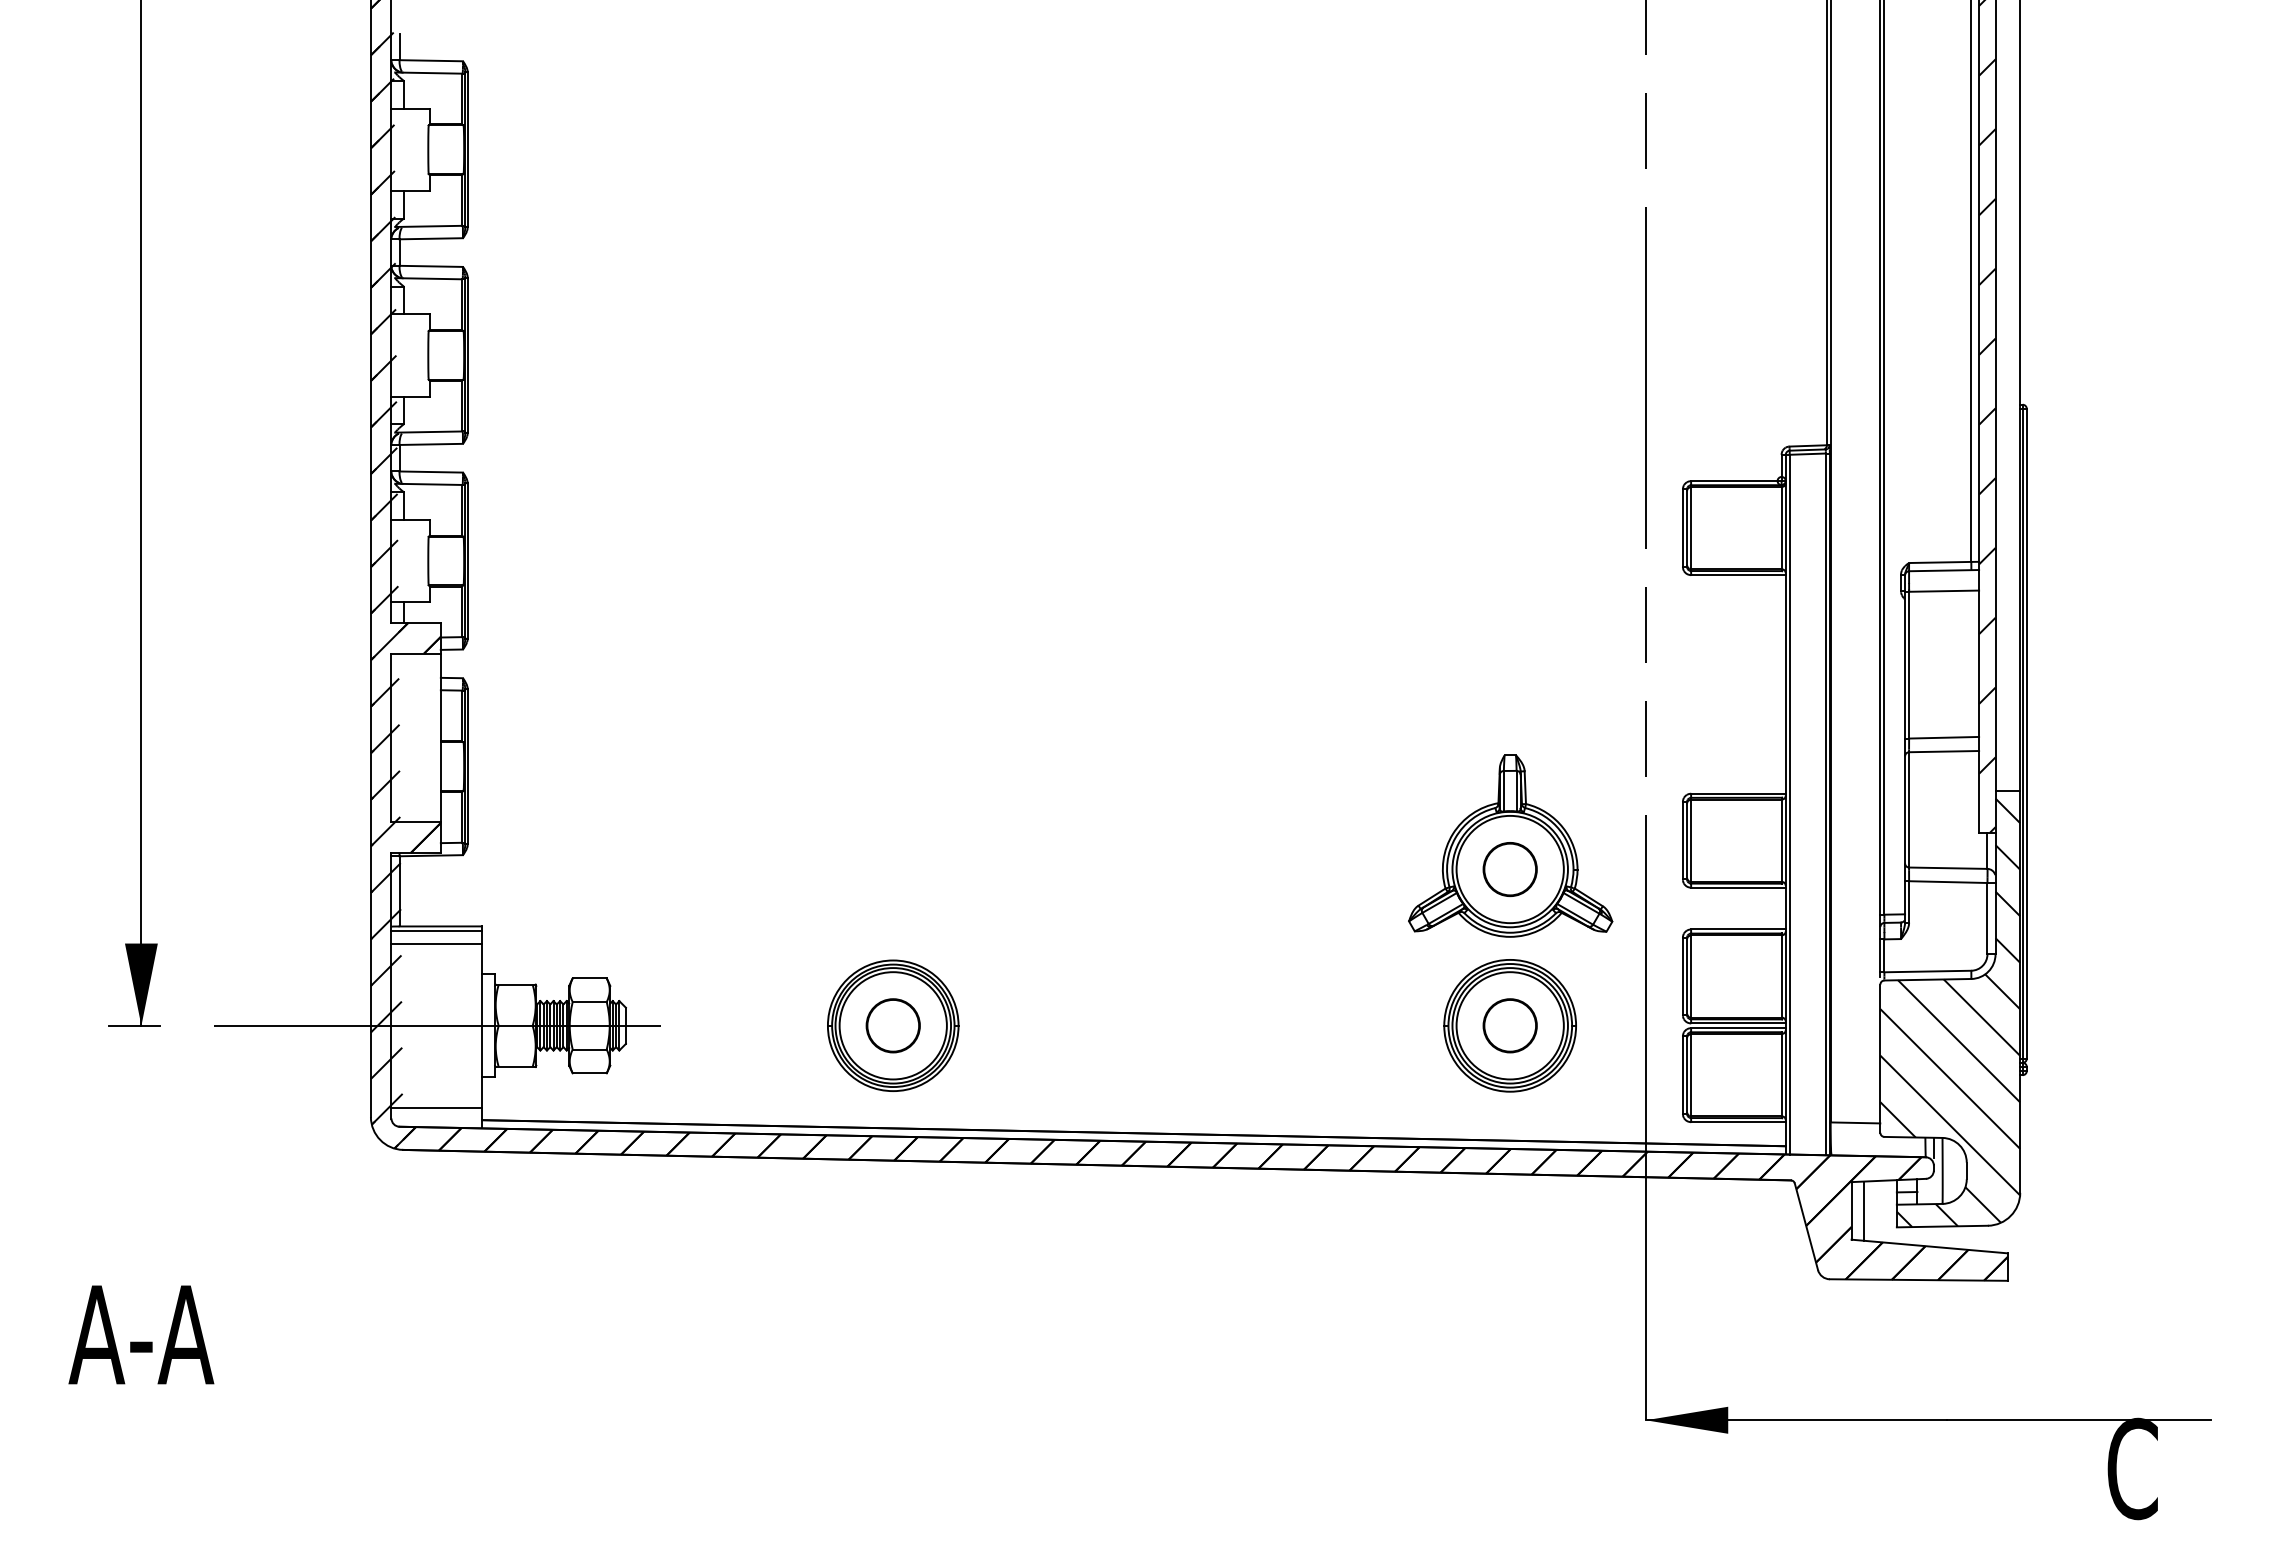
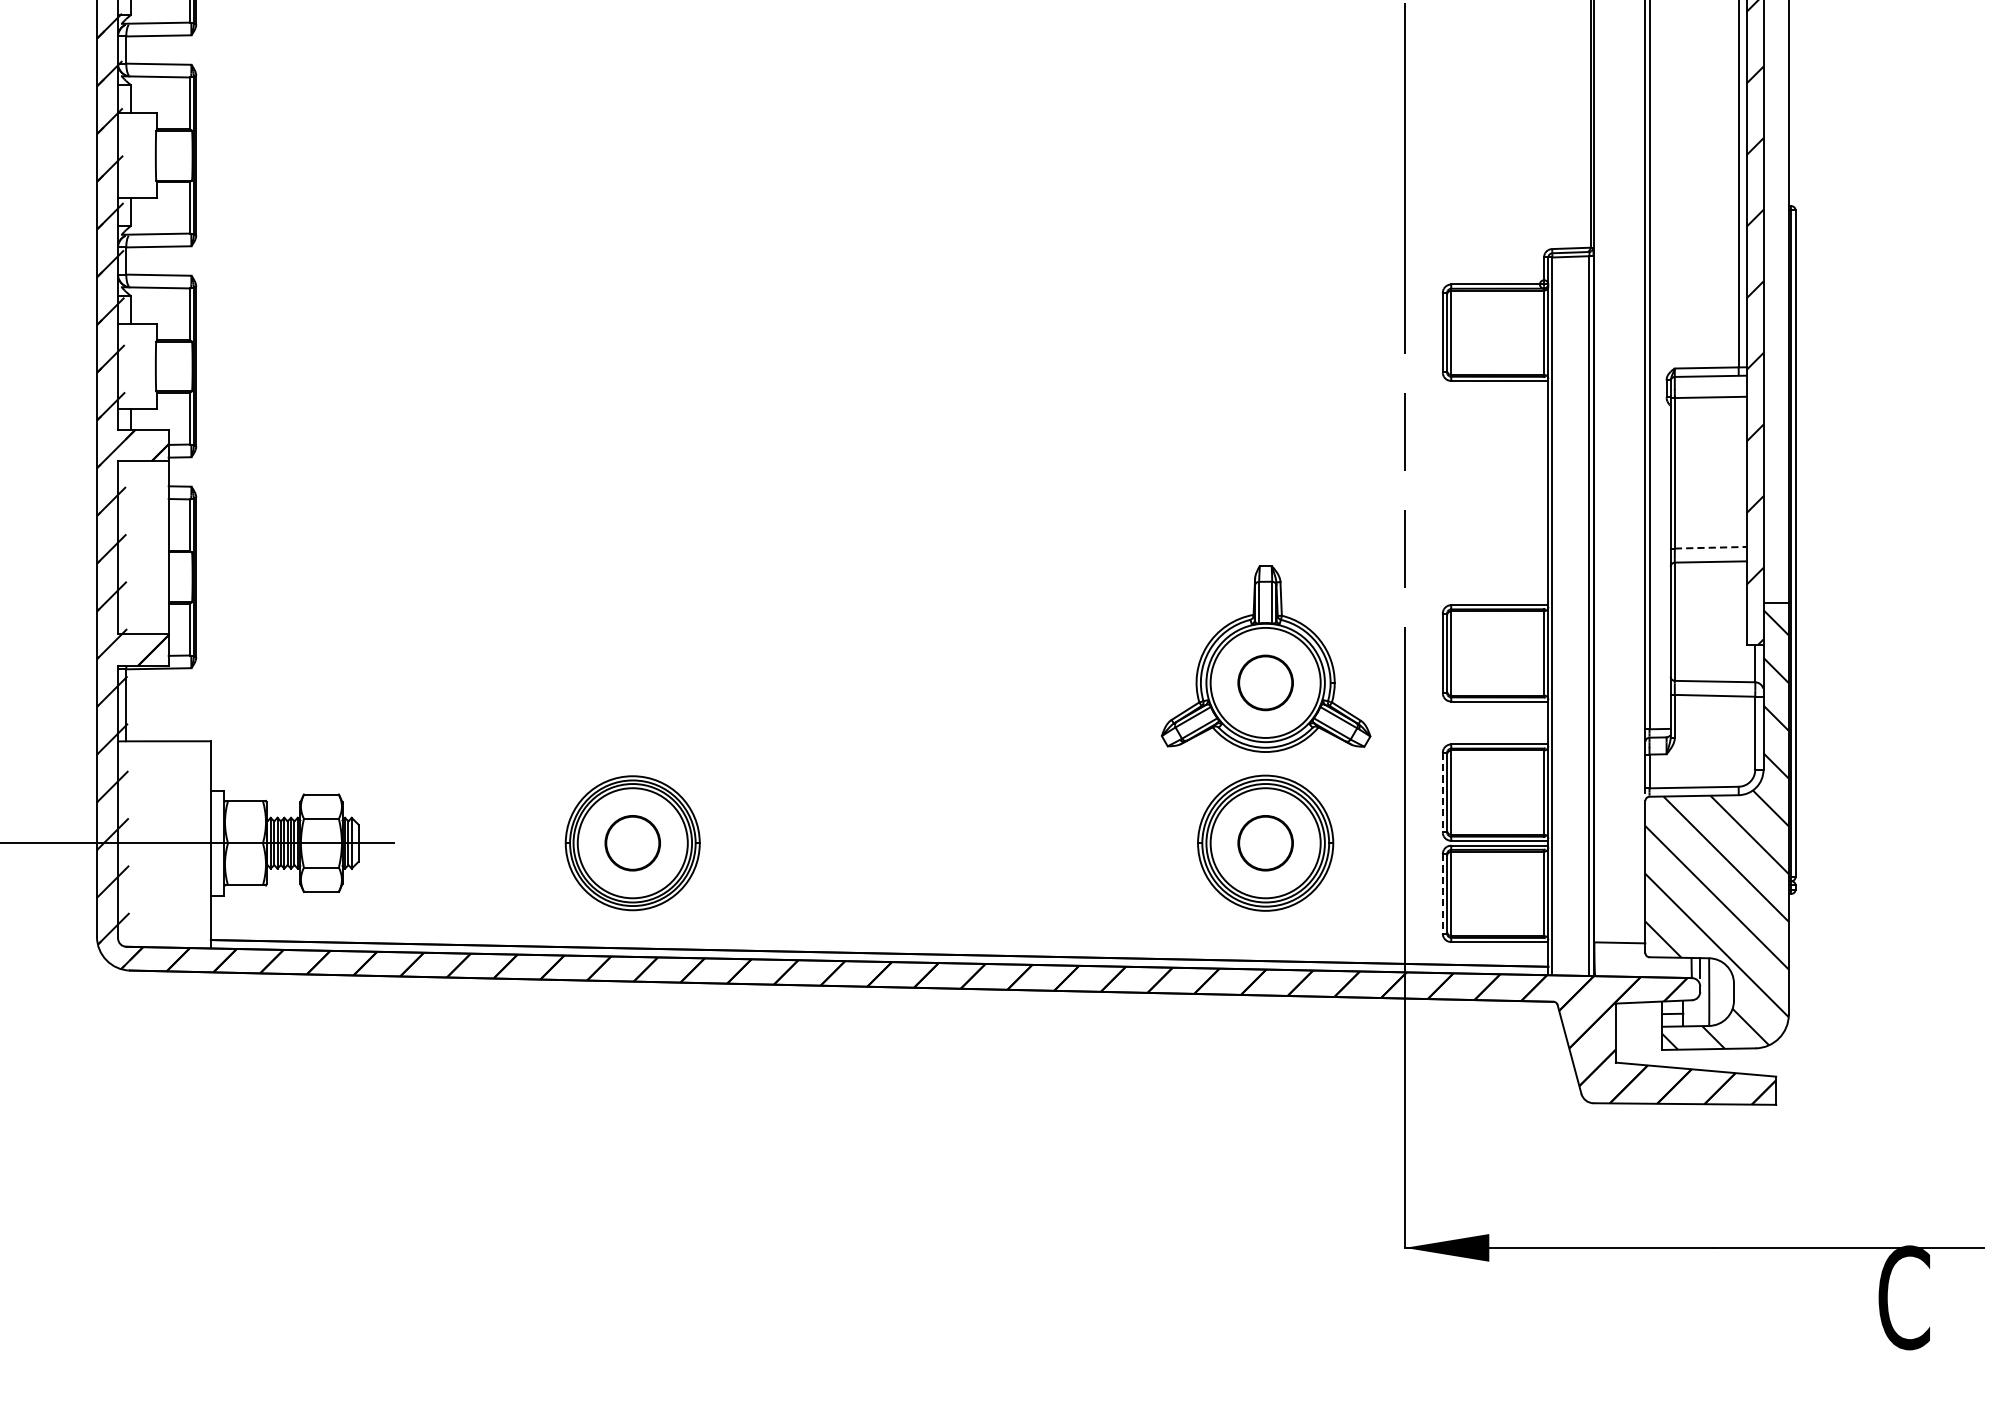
line: (1944, 737) -> (1711, 547), solid -> dashed
line: (436, 930) -> (164, 745), removed
line: (436, 943) -> (164, 758), removed
line: (1682, 976) -> (1442, 792), solid -> dashed
line: (1682, 1075) -> (1442, 894), solid -> dashed
line: (436, 1108) -> (164, 928), removed
line: (1863, 1210) -> (1628, 1032), removed

